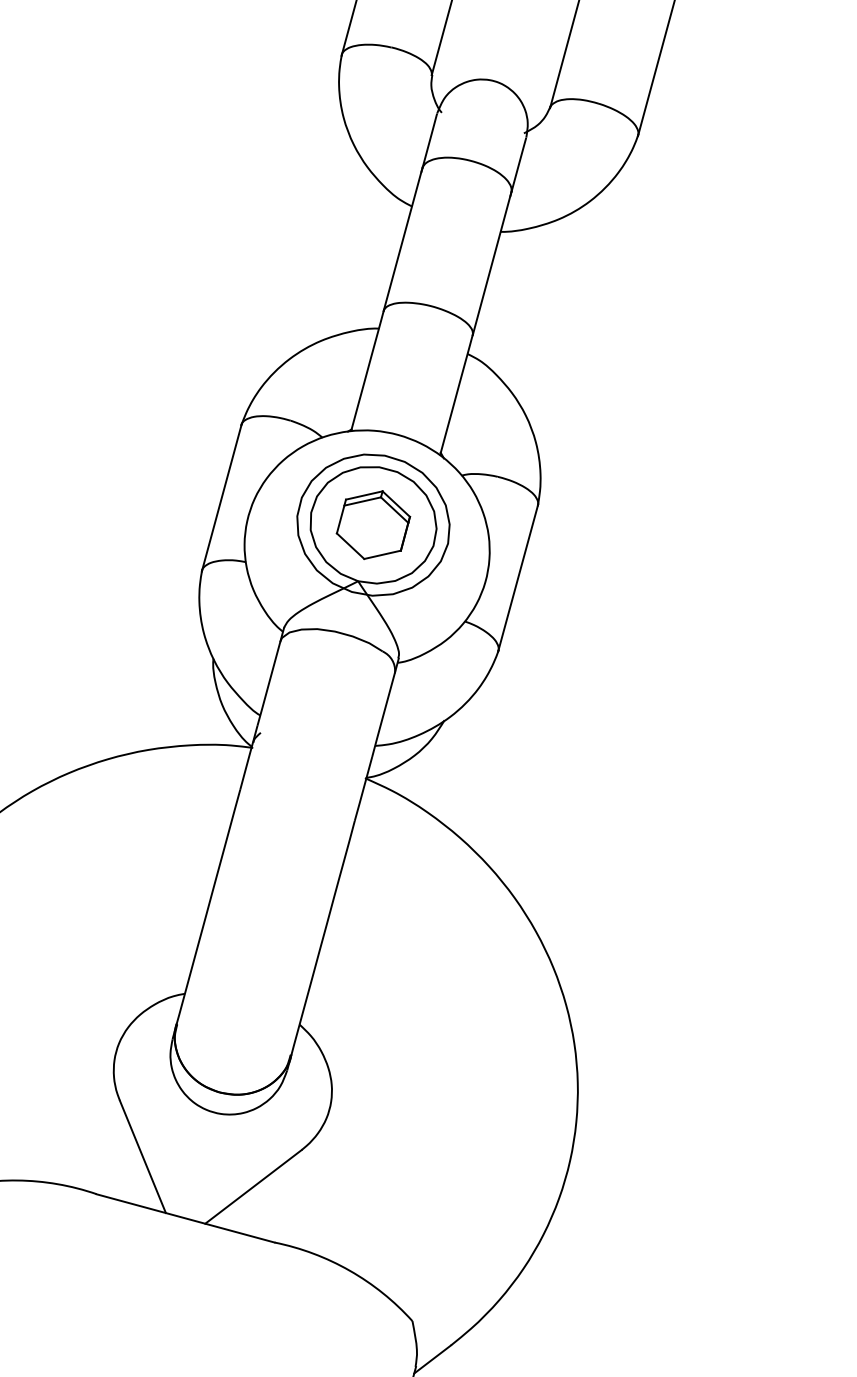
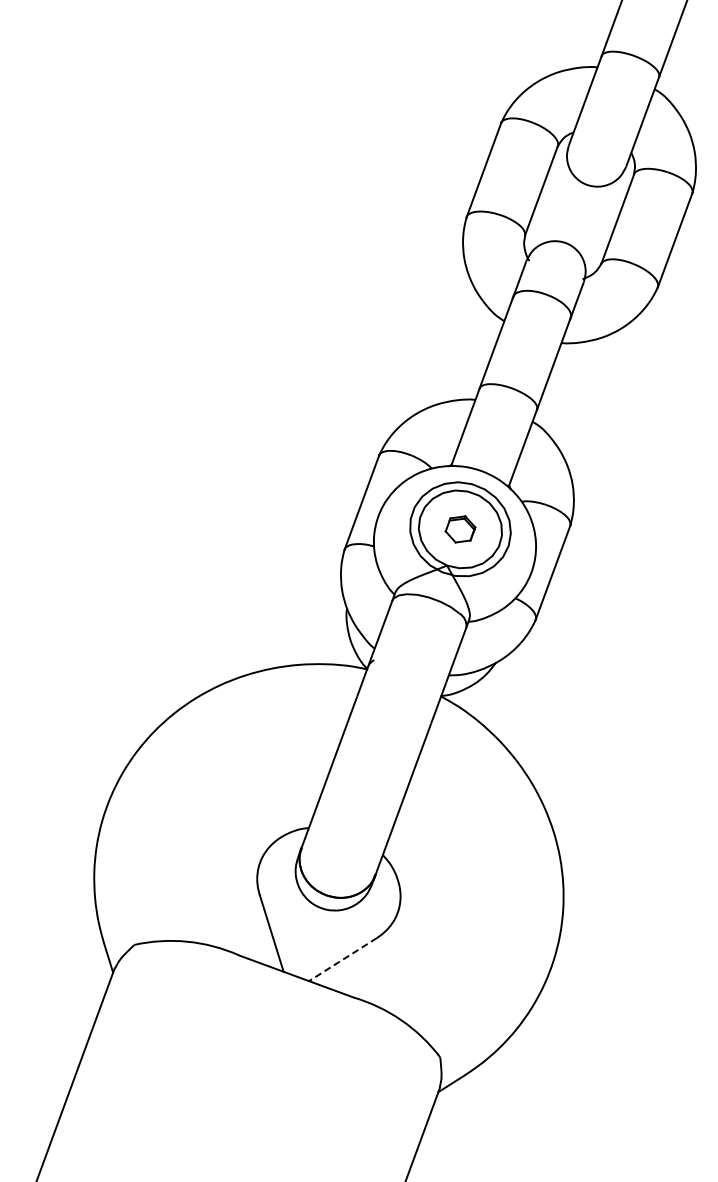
part: (373, 525) -> (460, 529), size x0.6
line: (252, 1186) -> (342, 959), solid -> dashed

